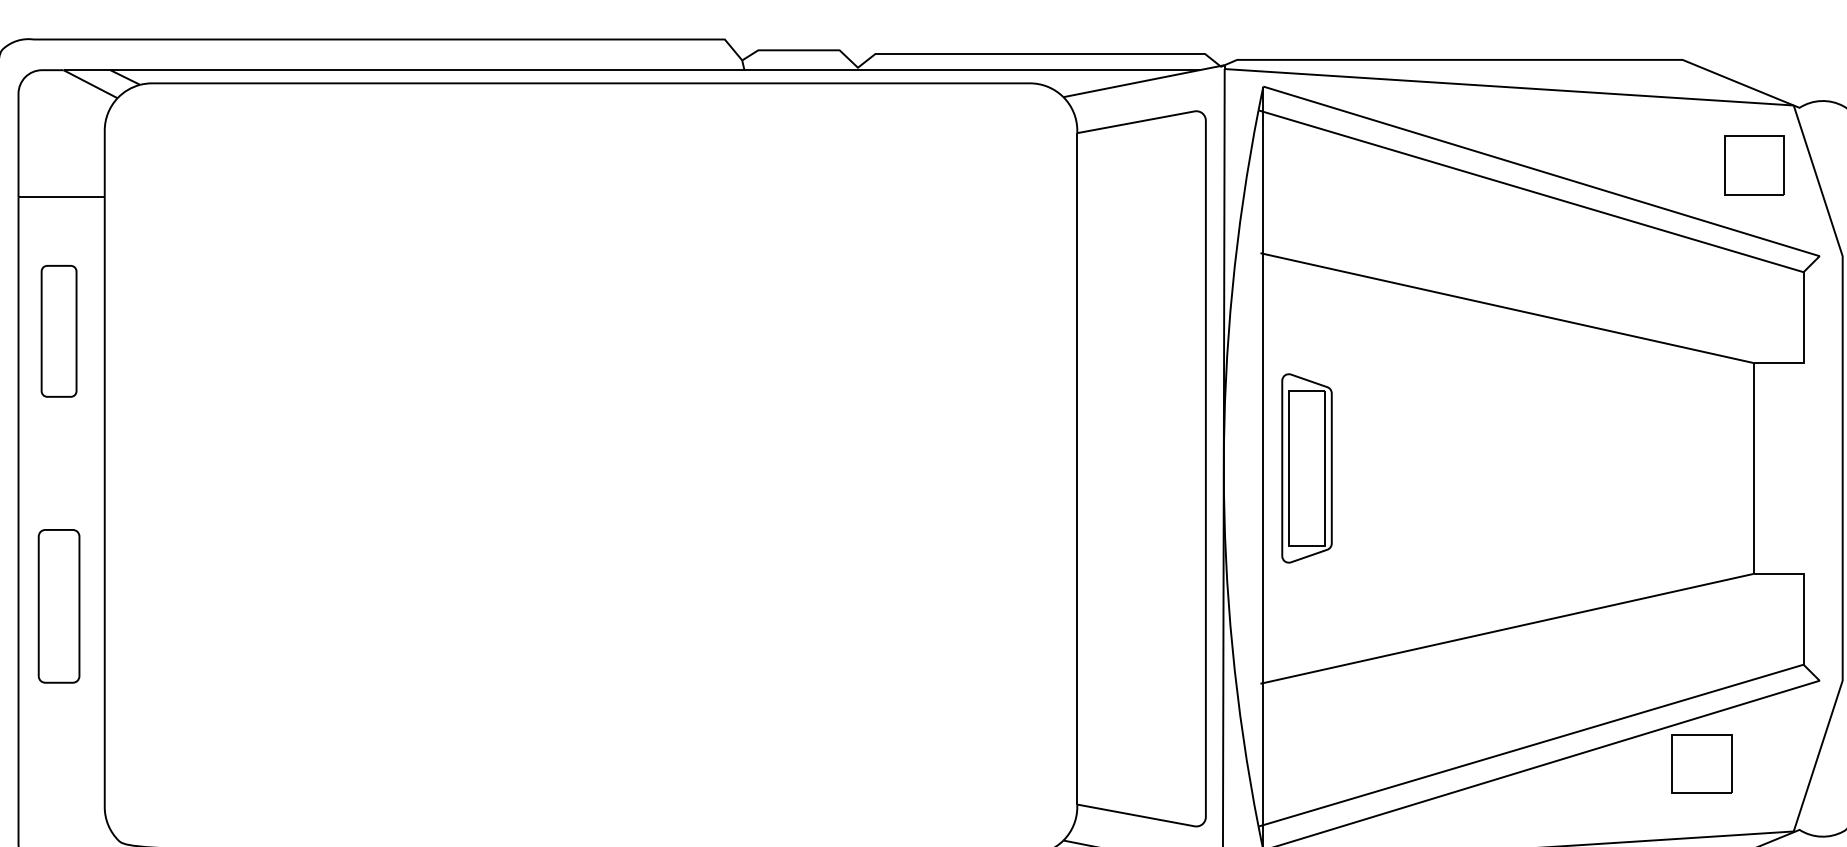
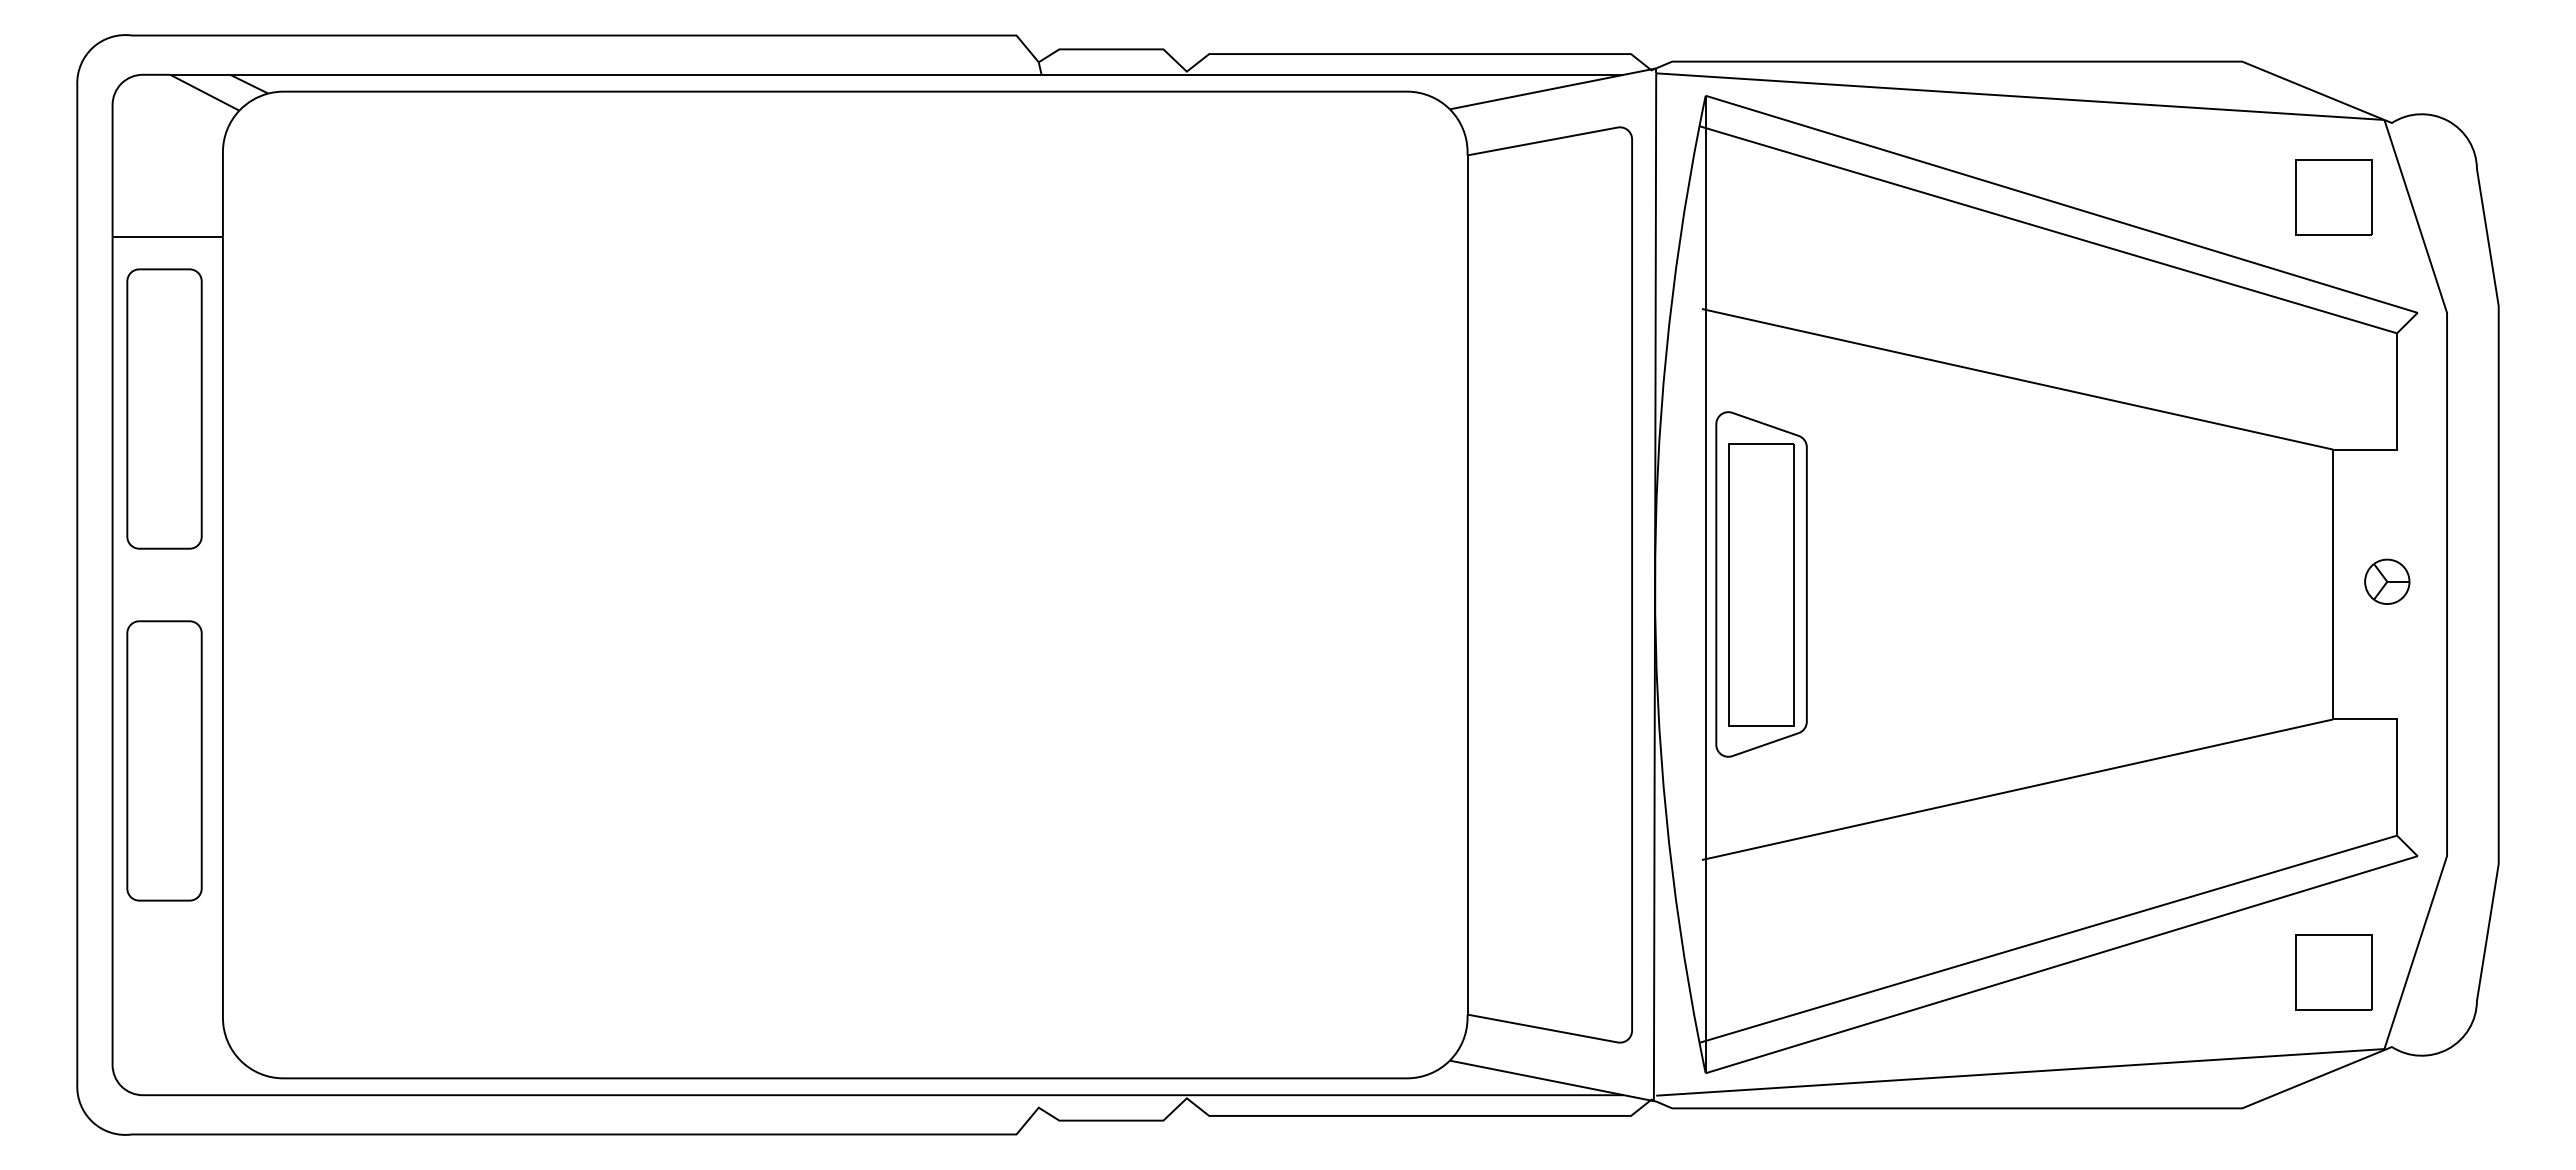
part: (59, 330) -> (164, 408), size x1.67
part: (1796, 466) -> (2387, 581), added
part: (1306, 468) -> (1761, 584), size x1.43
part: (59, 605) -> (164, 760), size x1.43
part: (1701, 763) -> (2333, 972), moved

